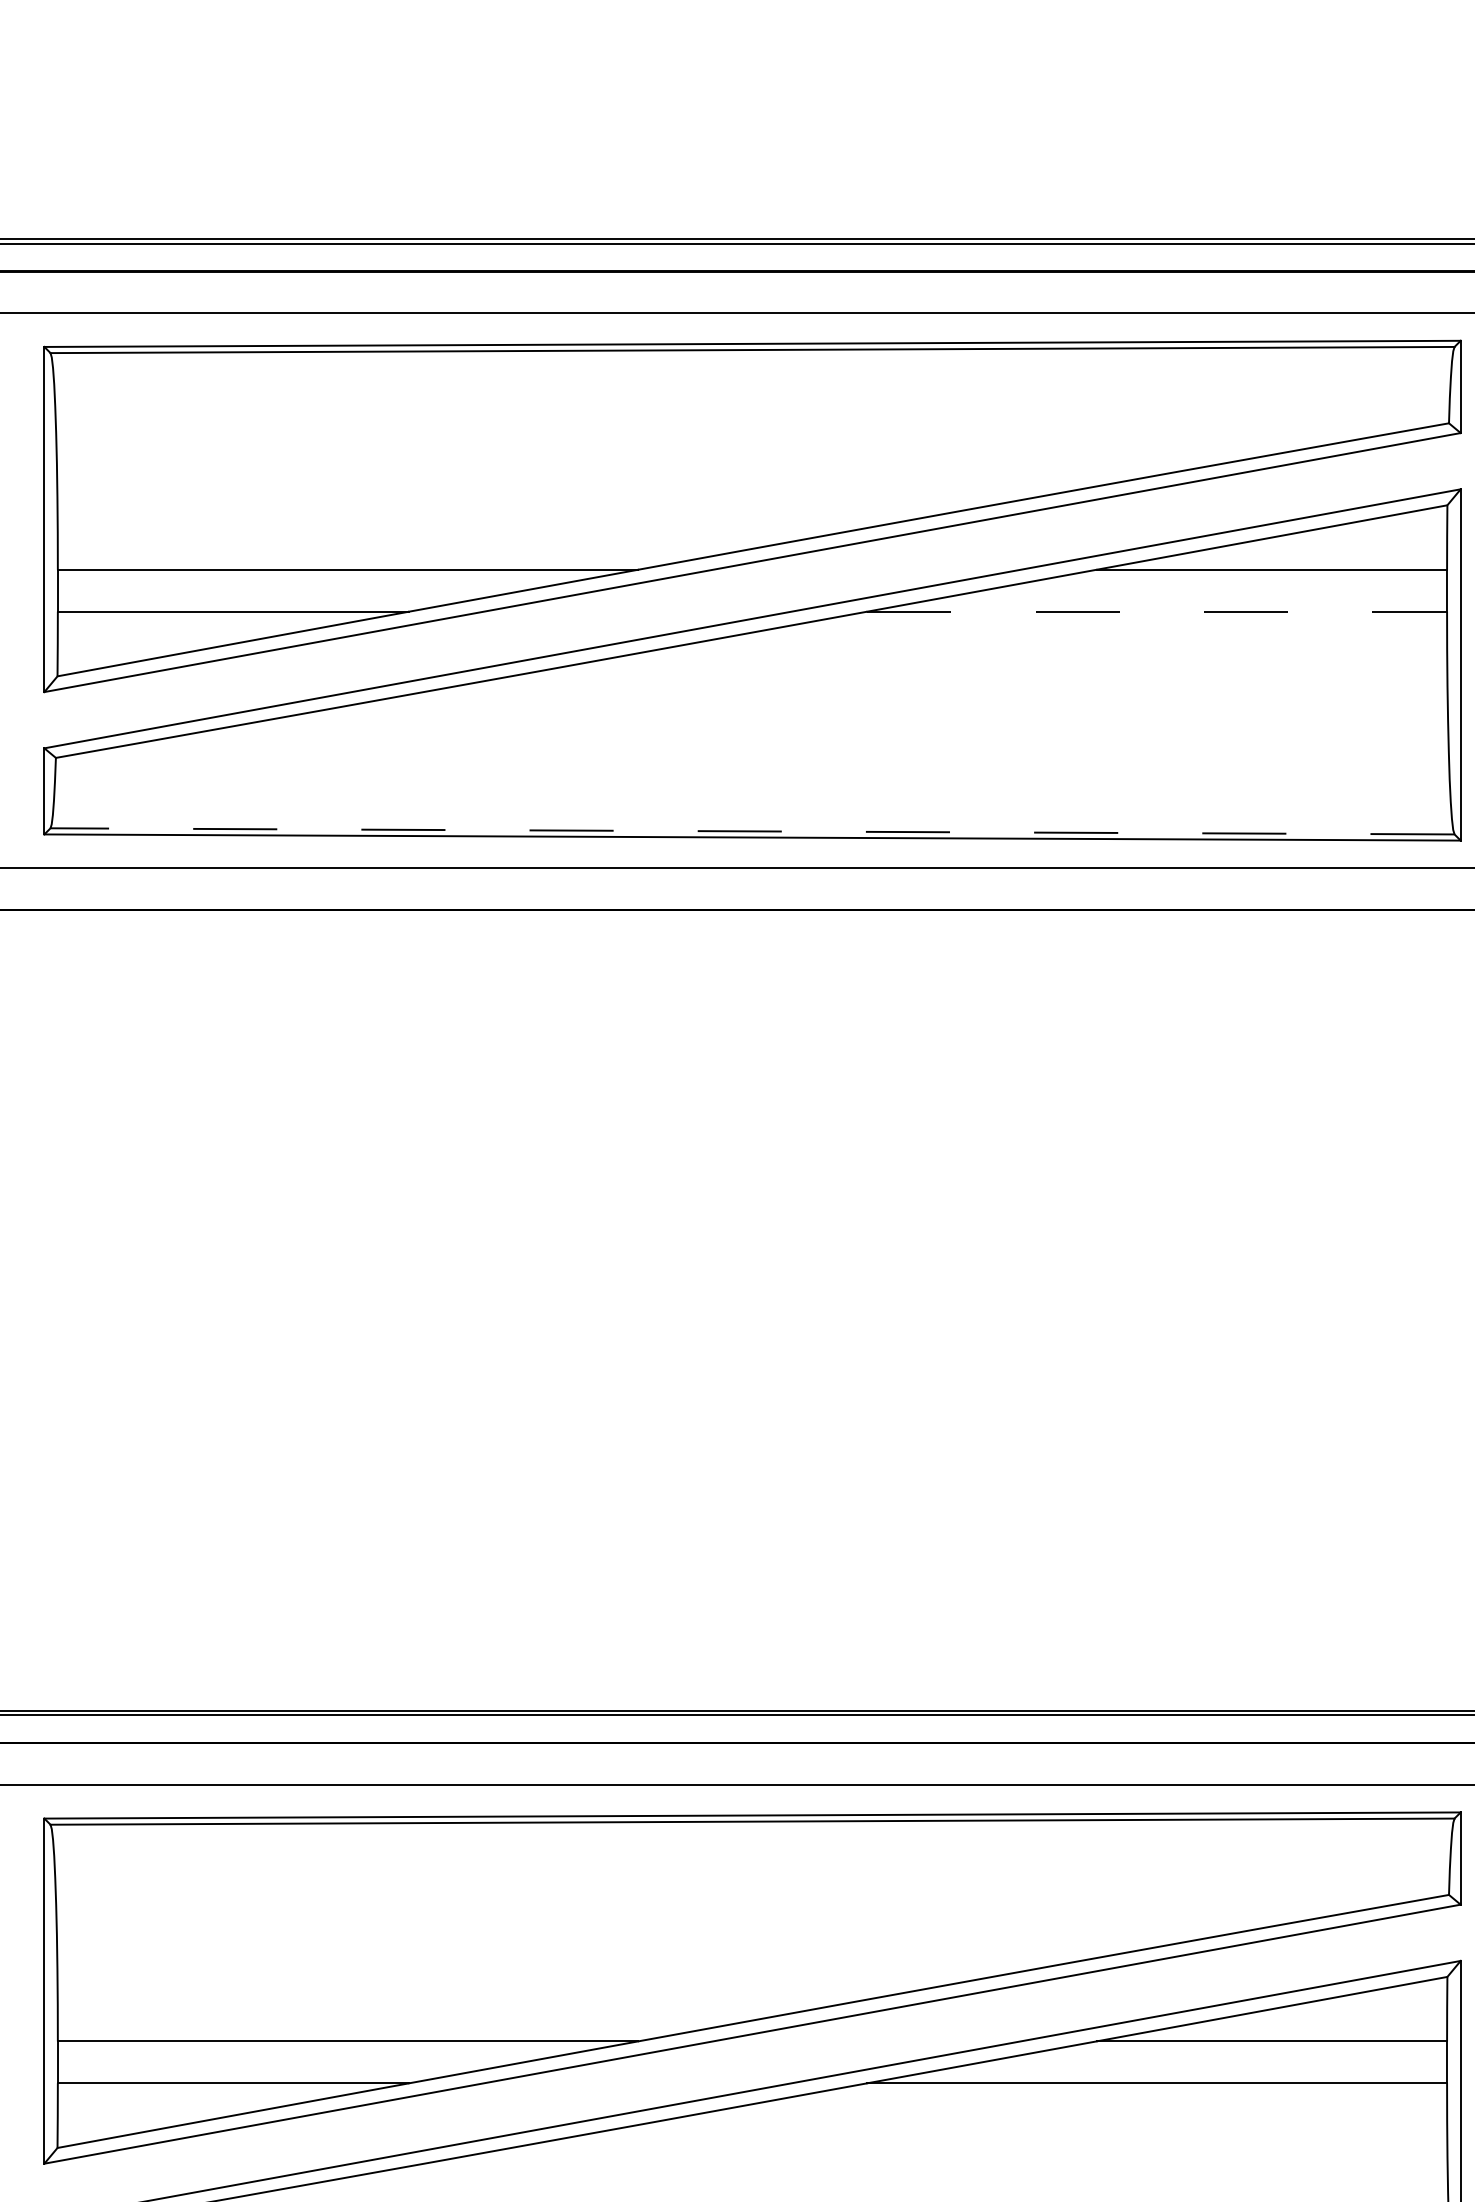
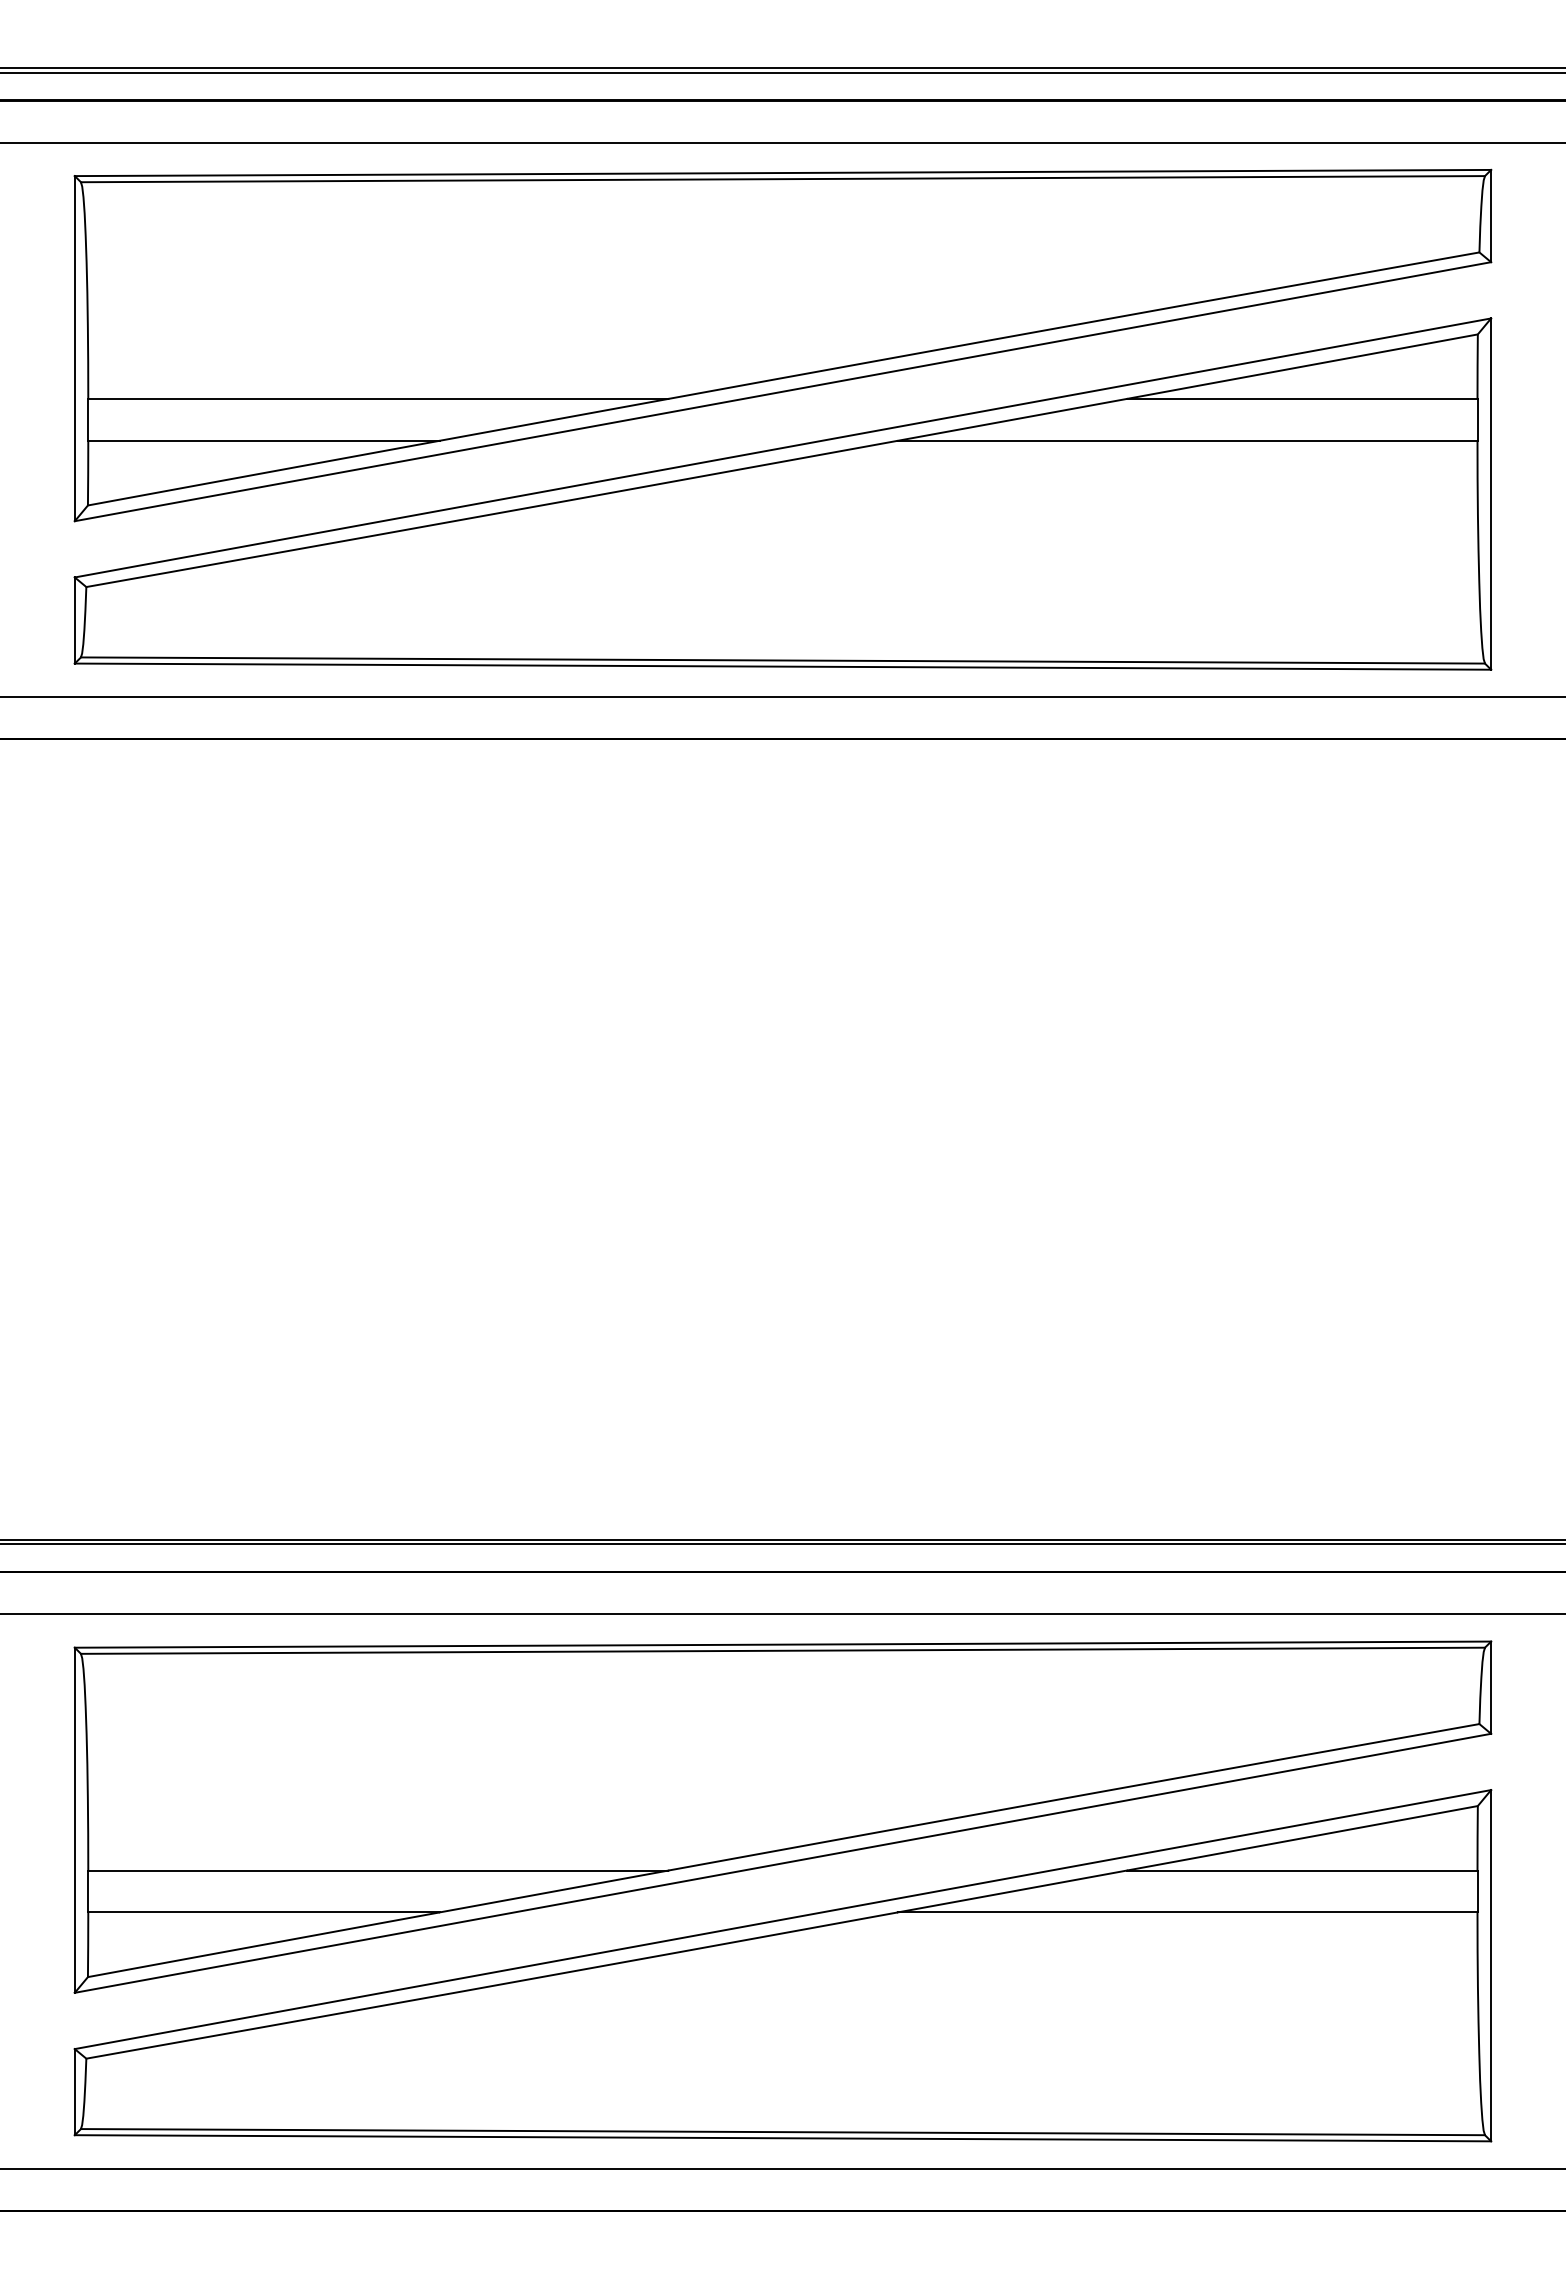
line: (1157, 611) -> (1187, 440), dashed -> solid
line: (752, 831) -> (782, 660), dashed -> solid

